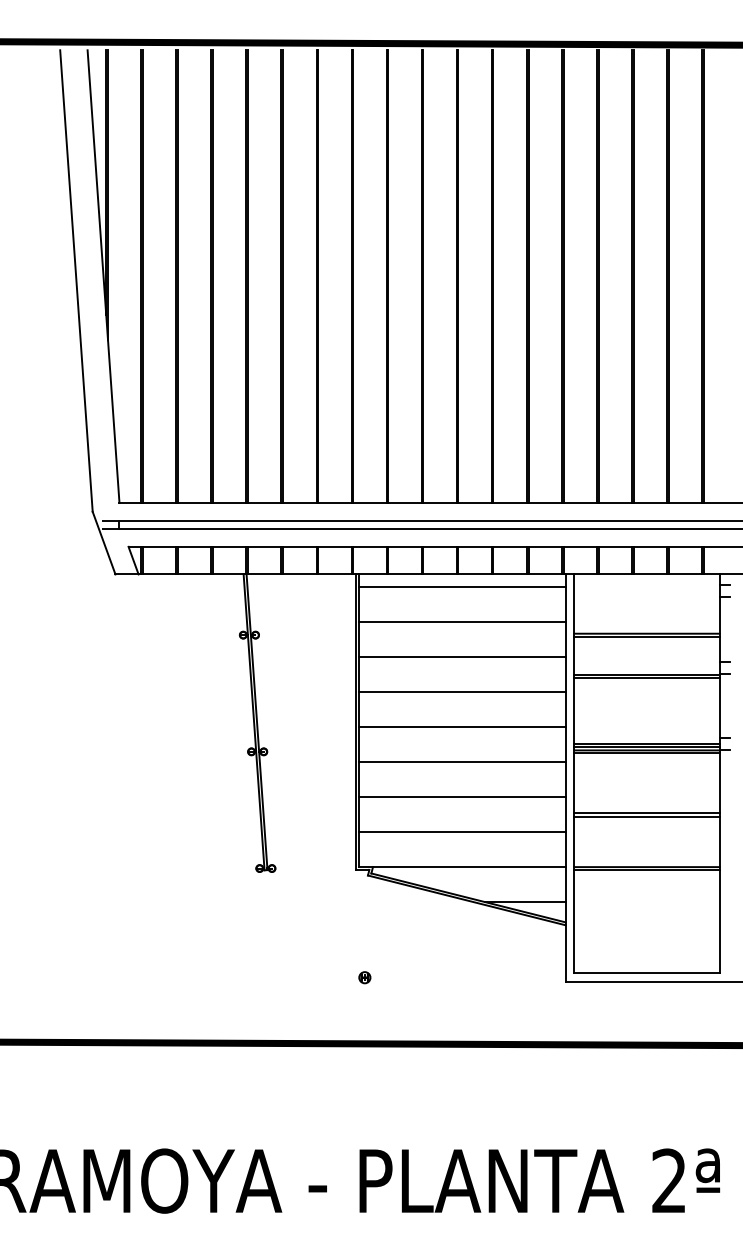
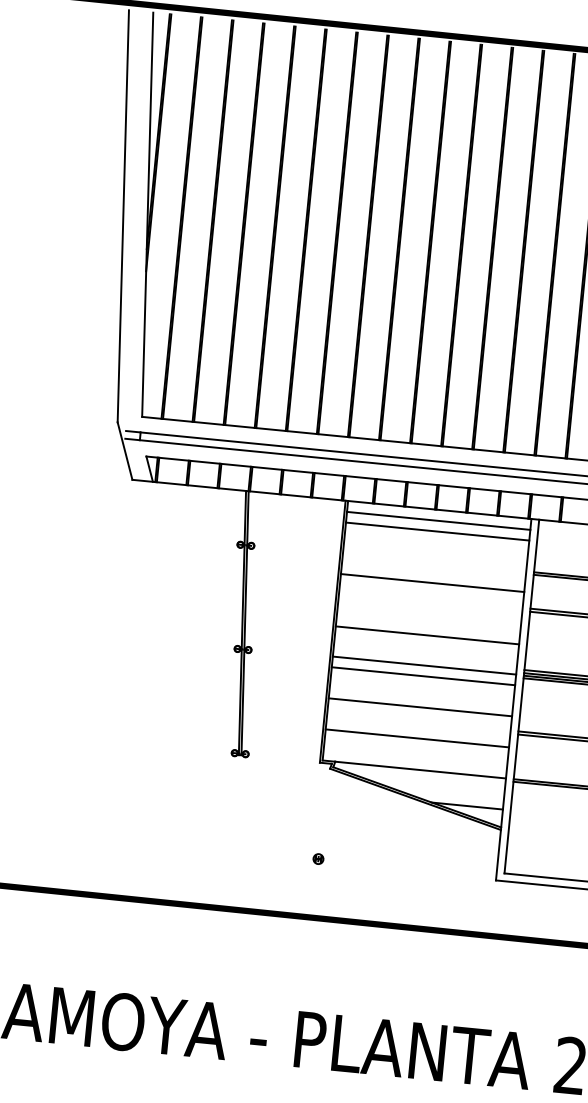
line: (461, 621) -> (437, 531), moved
line: (461, 691) -> (426, 635), moved
line: (461, 726) -> (423, 665), moved

